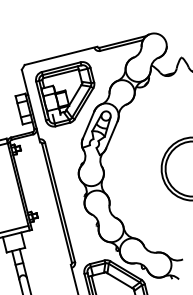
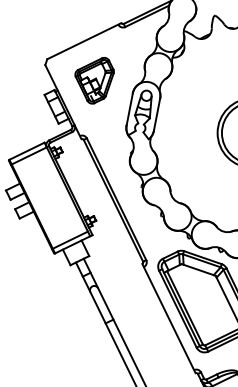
part: (62, 92) -> (94, 80), size x0.6

